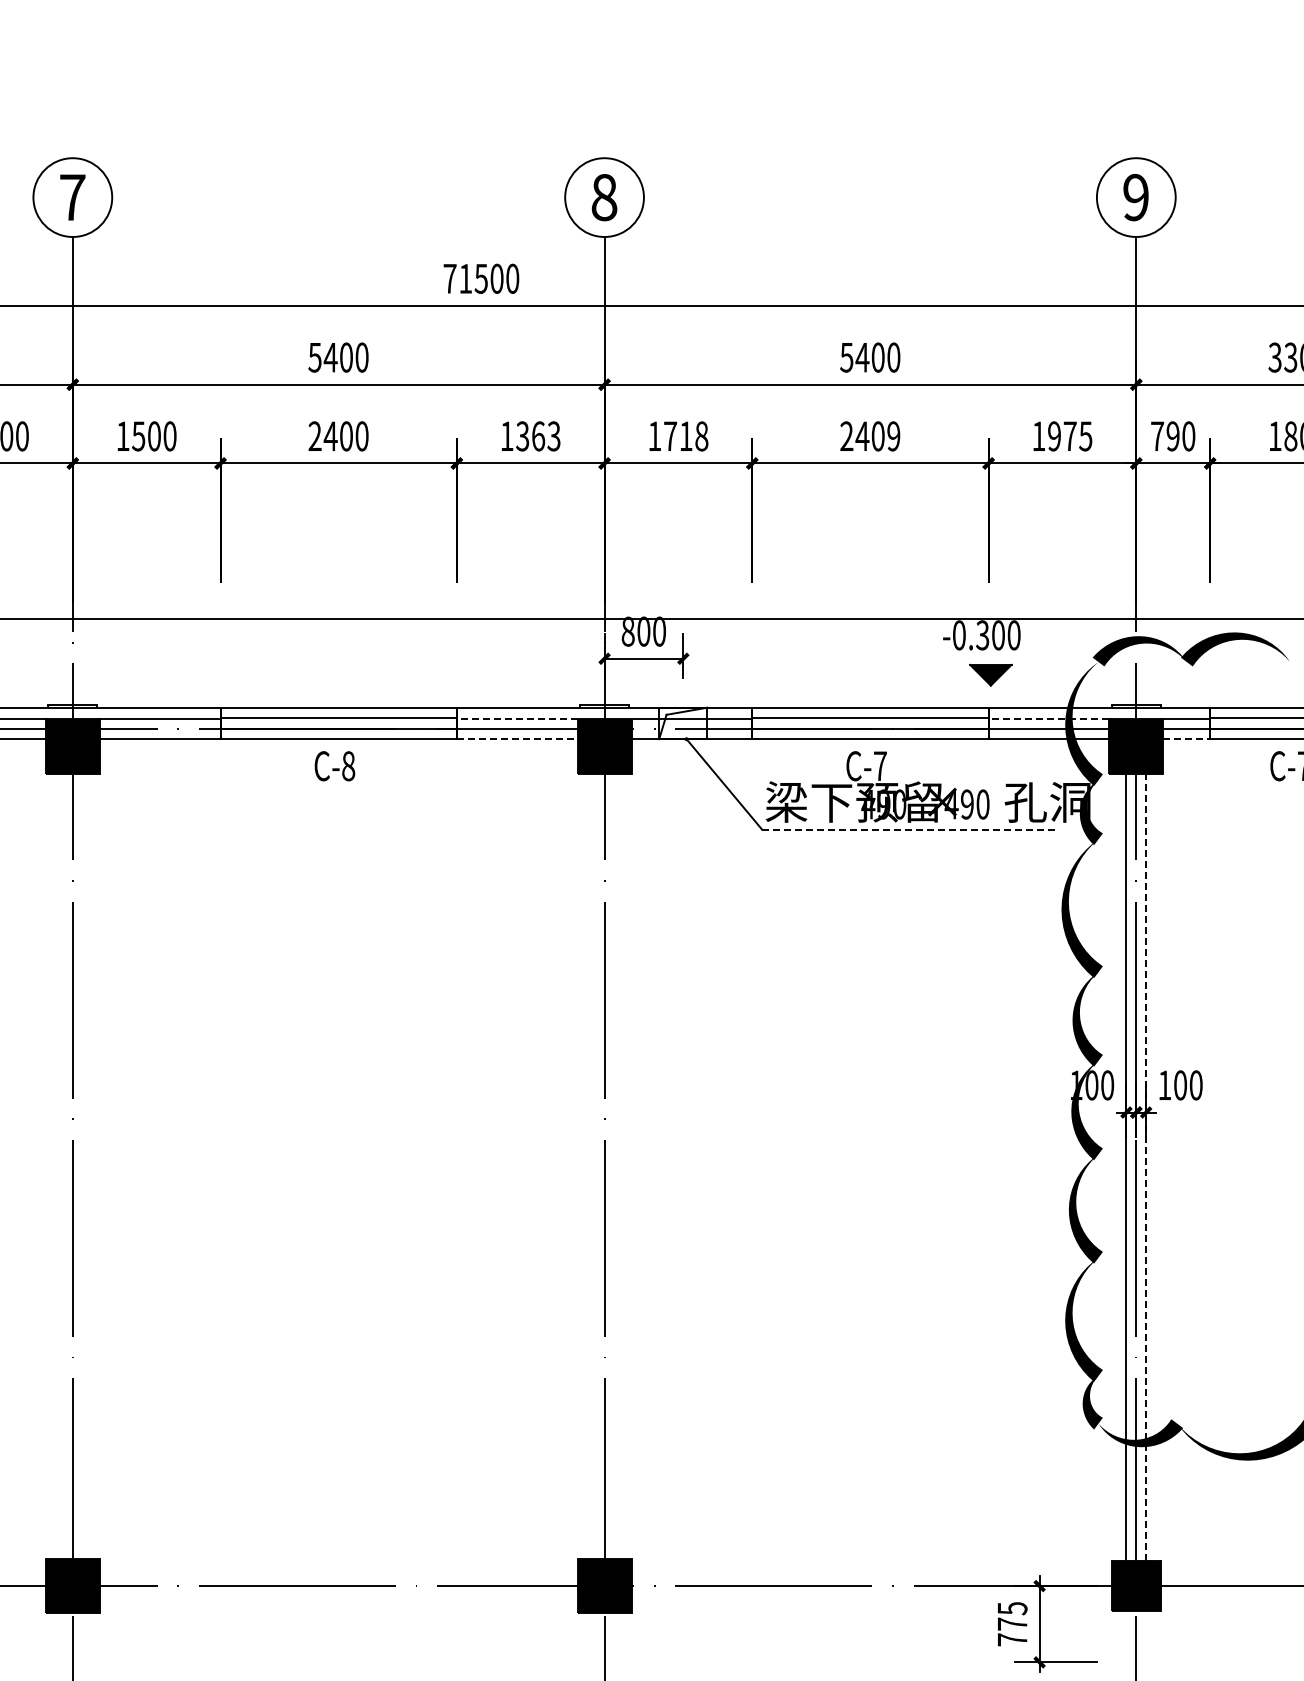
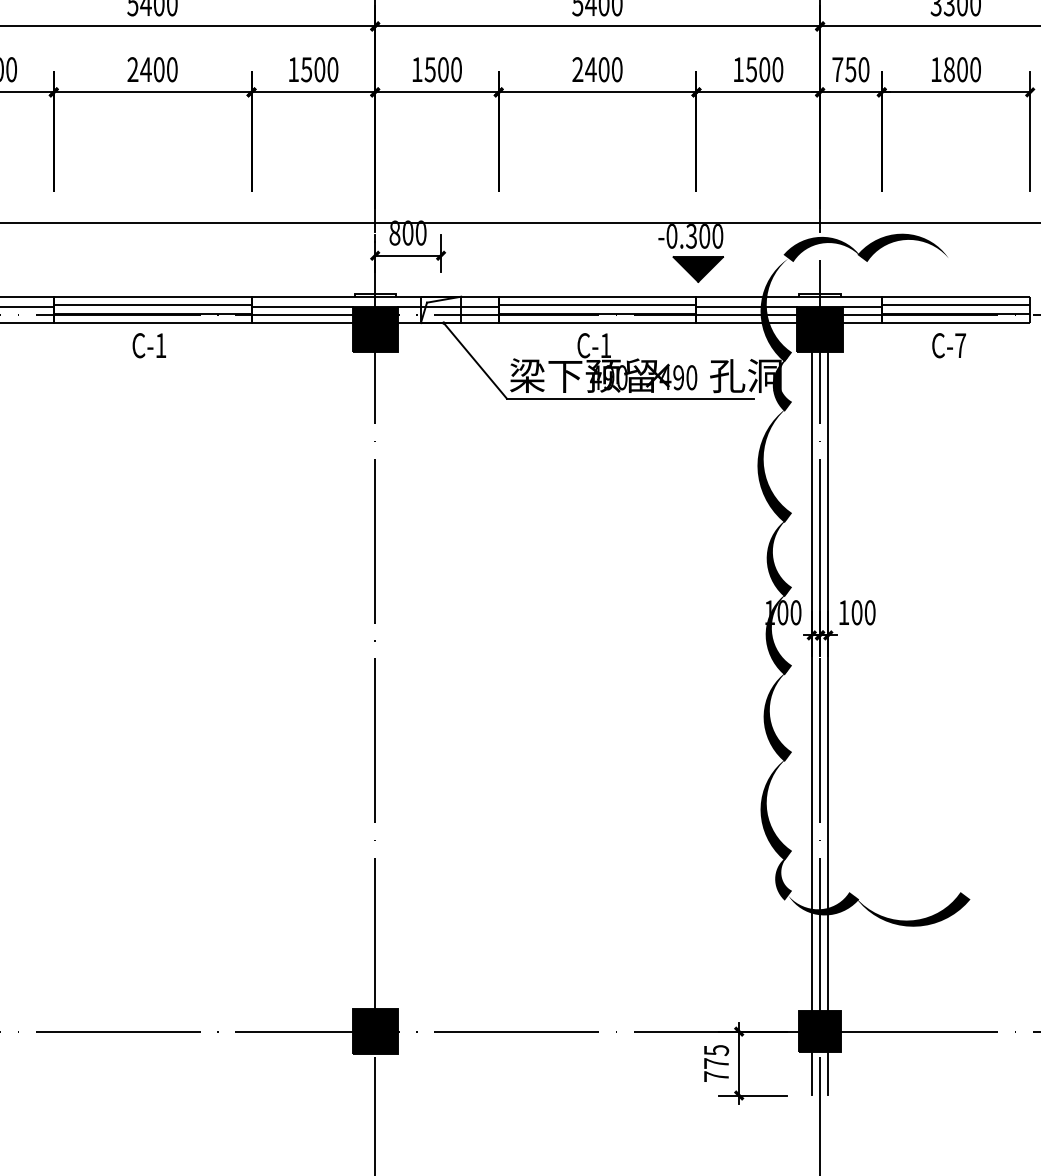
text: (538, 436) -> (319, 69), 1363 -> 1500
text: (685, 436) -> (442, 69), 1718 -> 1500
text: (893, 436) -> (616, 69), 2409 -> 2400
text: (1069, 436) -> (764, 69), 1975 -> 1500
text: (1172, 436) -> (850, 69), 790 -> 750
part: (990, 675) -> (698, 269), size x1.43
line: (516, 719) -> (301, 306), dashed -> solid
line: (1048, 719) -> (746, 306), dashed -> solid
line: (517, 739) -> (302, 323), dashed -> solid
line: (1187, 739) -> (862, 323), dashed -> solid
text: (880, 765) -> (606, 345), C-7 -> C-1
text: (348, 766) -> (160, 345), C-8 -> C-1
line: (909, 829) -> (630, 398), dashed -> solid
line: (1146, 1167) -> (828, 681), dashed -> solid
line: (1126, 1636) -> (811, 1073), added
line: (1146, 1636) -> (828, 1073), added

